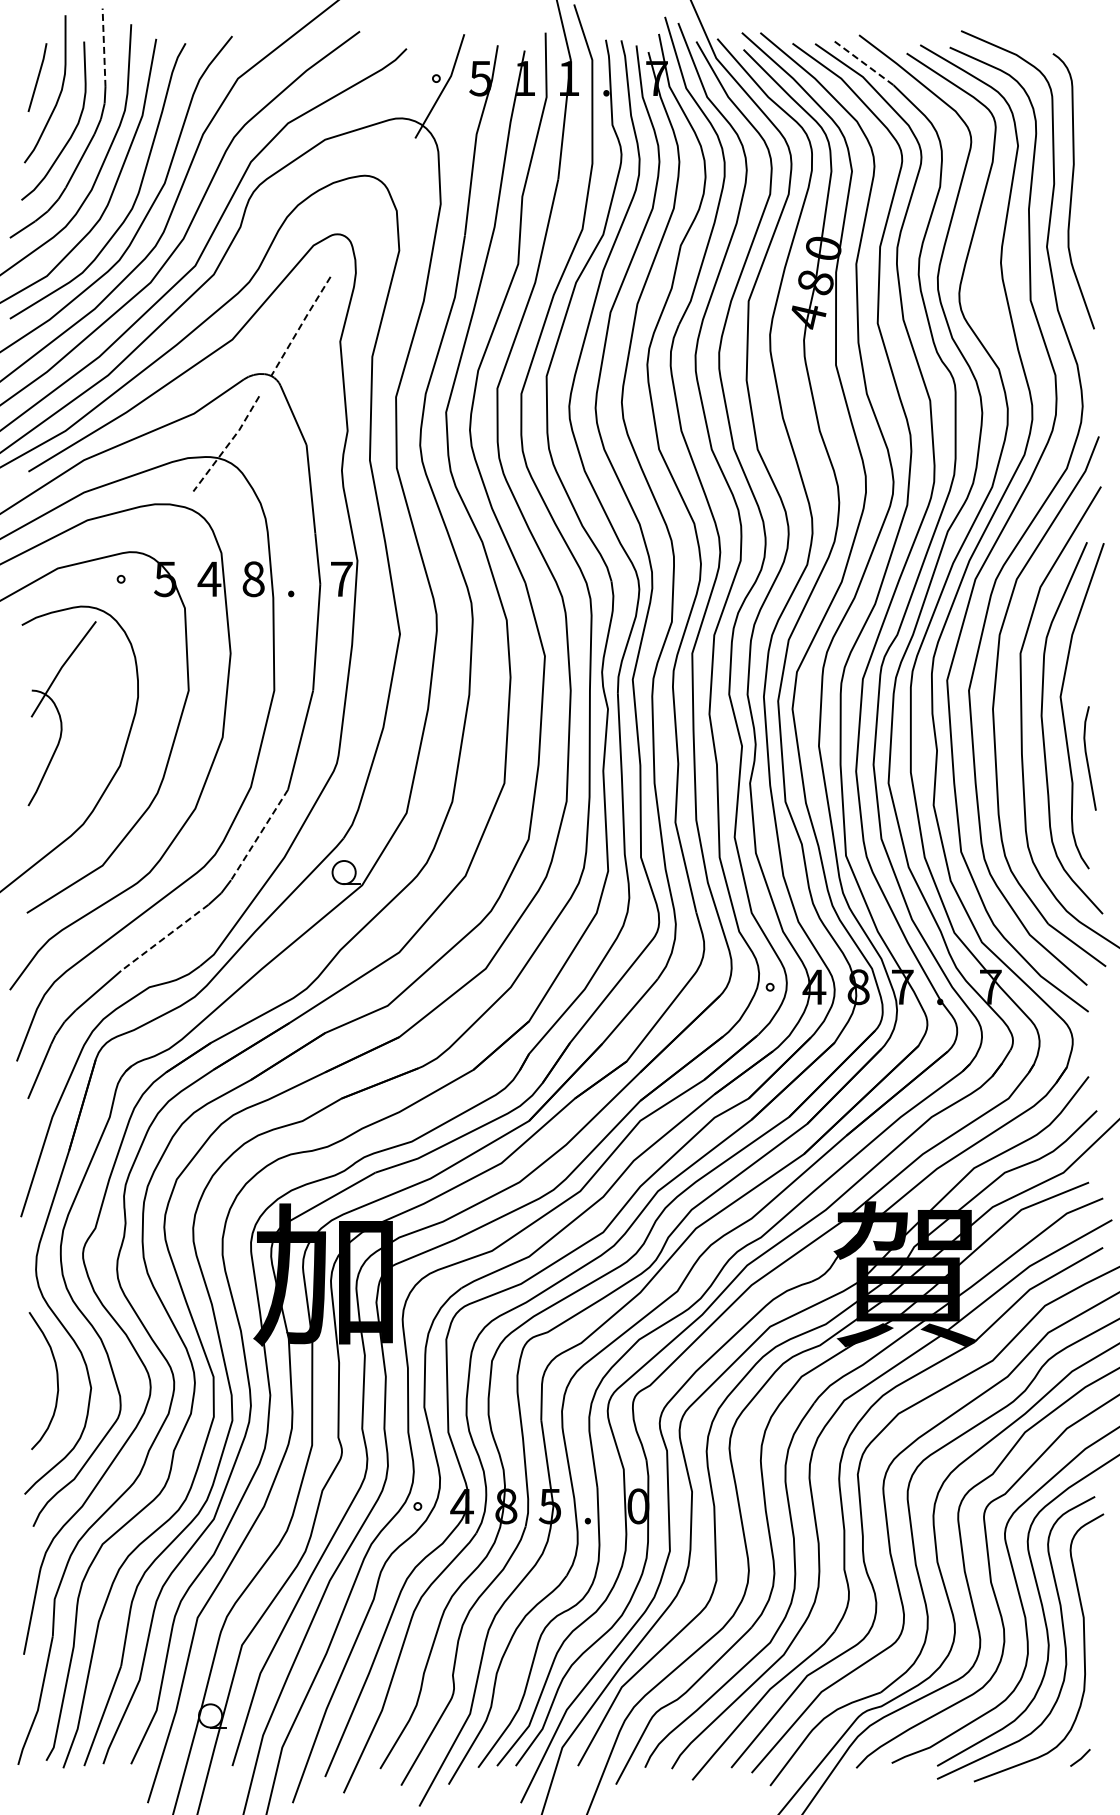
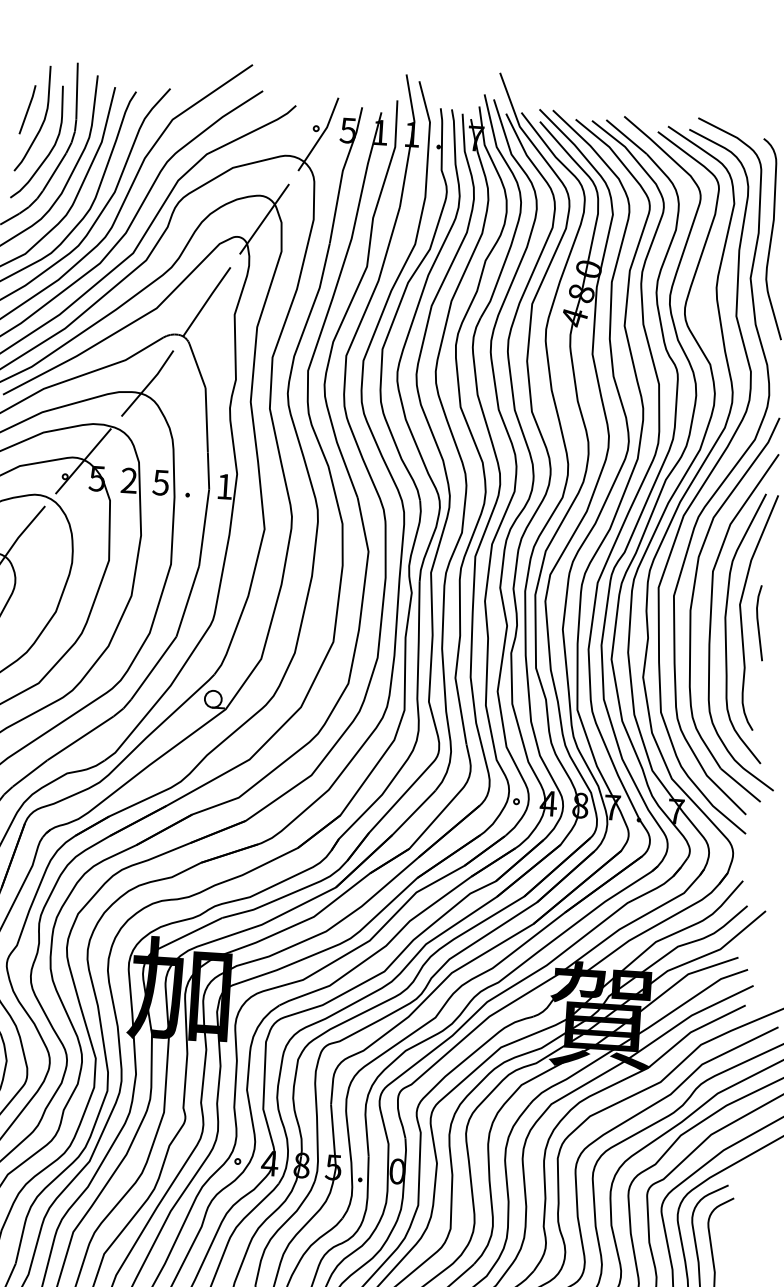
line: (104, 47) -> (77, 91), dashed -> solid
line: (864, 63) -> (626, 137), dashed -> solid
line: (372, 207) -> (264, 219), added
line: (300, 325) -> (206, 301), dashed -> solid
line: (228, 444) -> (149, 384), dashed -> solid
line: (144, 556) -> (83, 461), added
text: (209, 578) -> (129, 480), 4 -> 2
text: (341, 578) -> (224, 486), 7 -> 1
text: (253, 579) -> (161, 482), 8 -> 5
line: (1087, 758) -> (758, 623), moved
line: (259, 835) -> (153, 668), dashed -> solid
line: (164, 937) -> (80, 738), dashed -> solid

